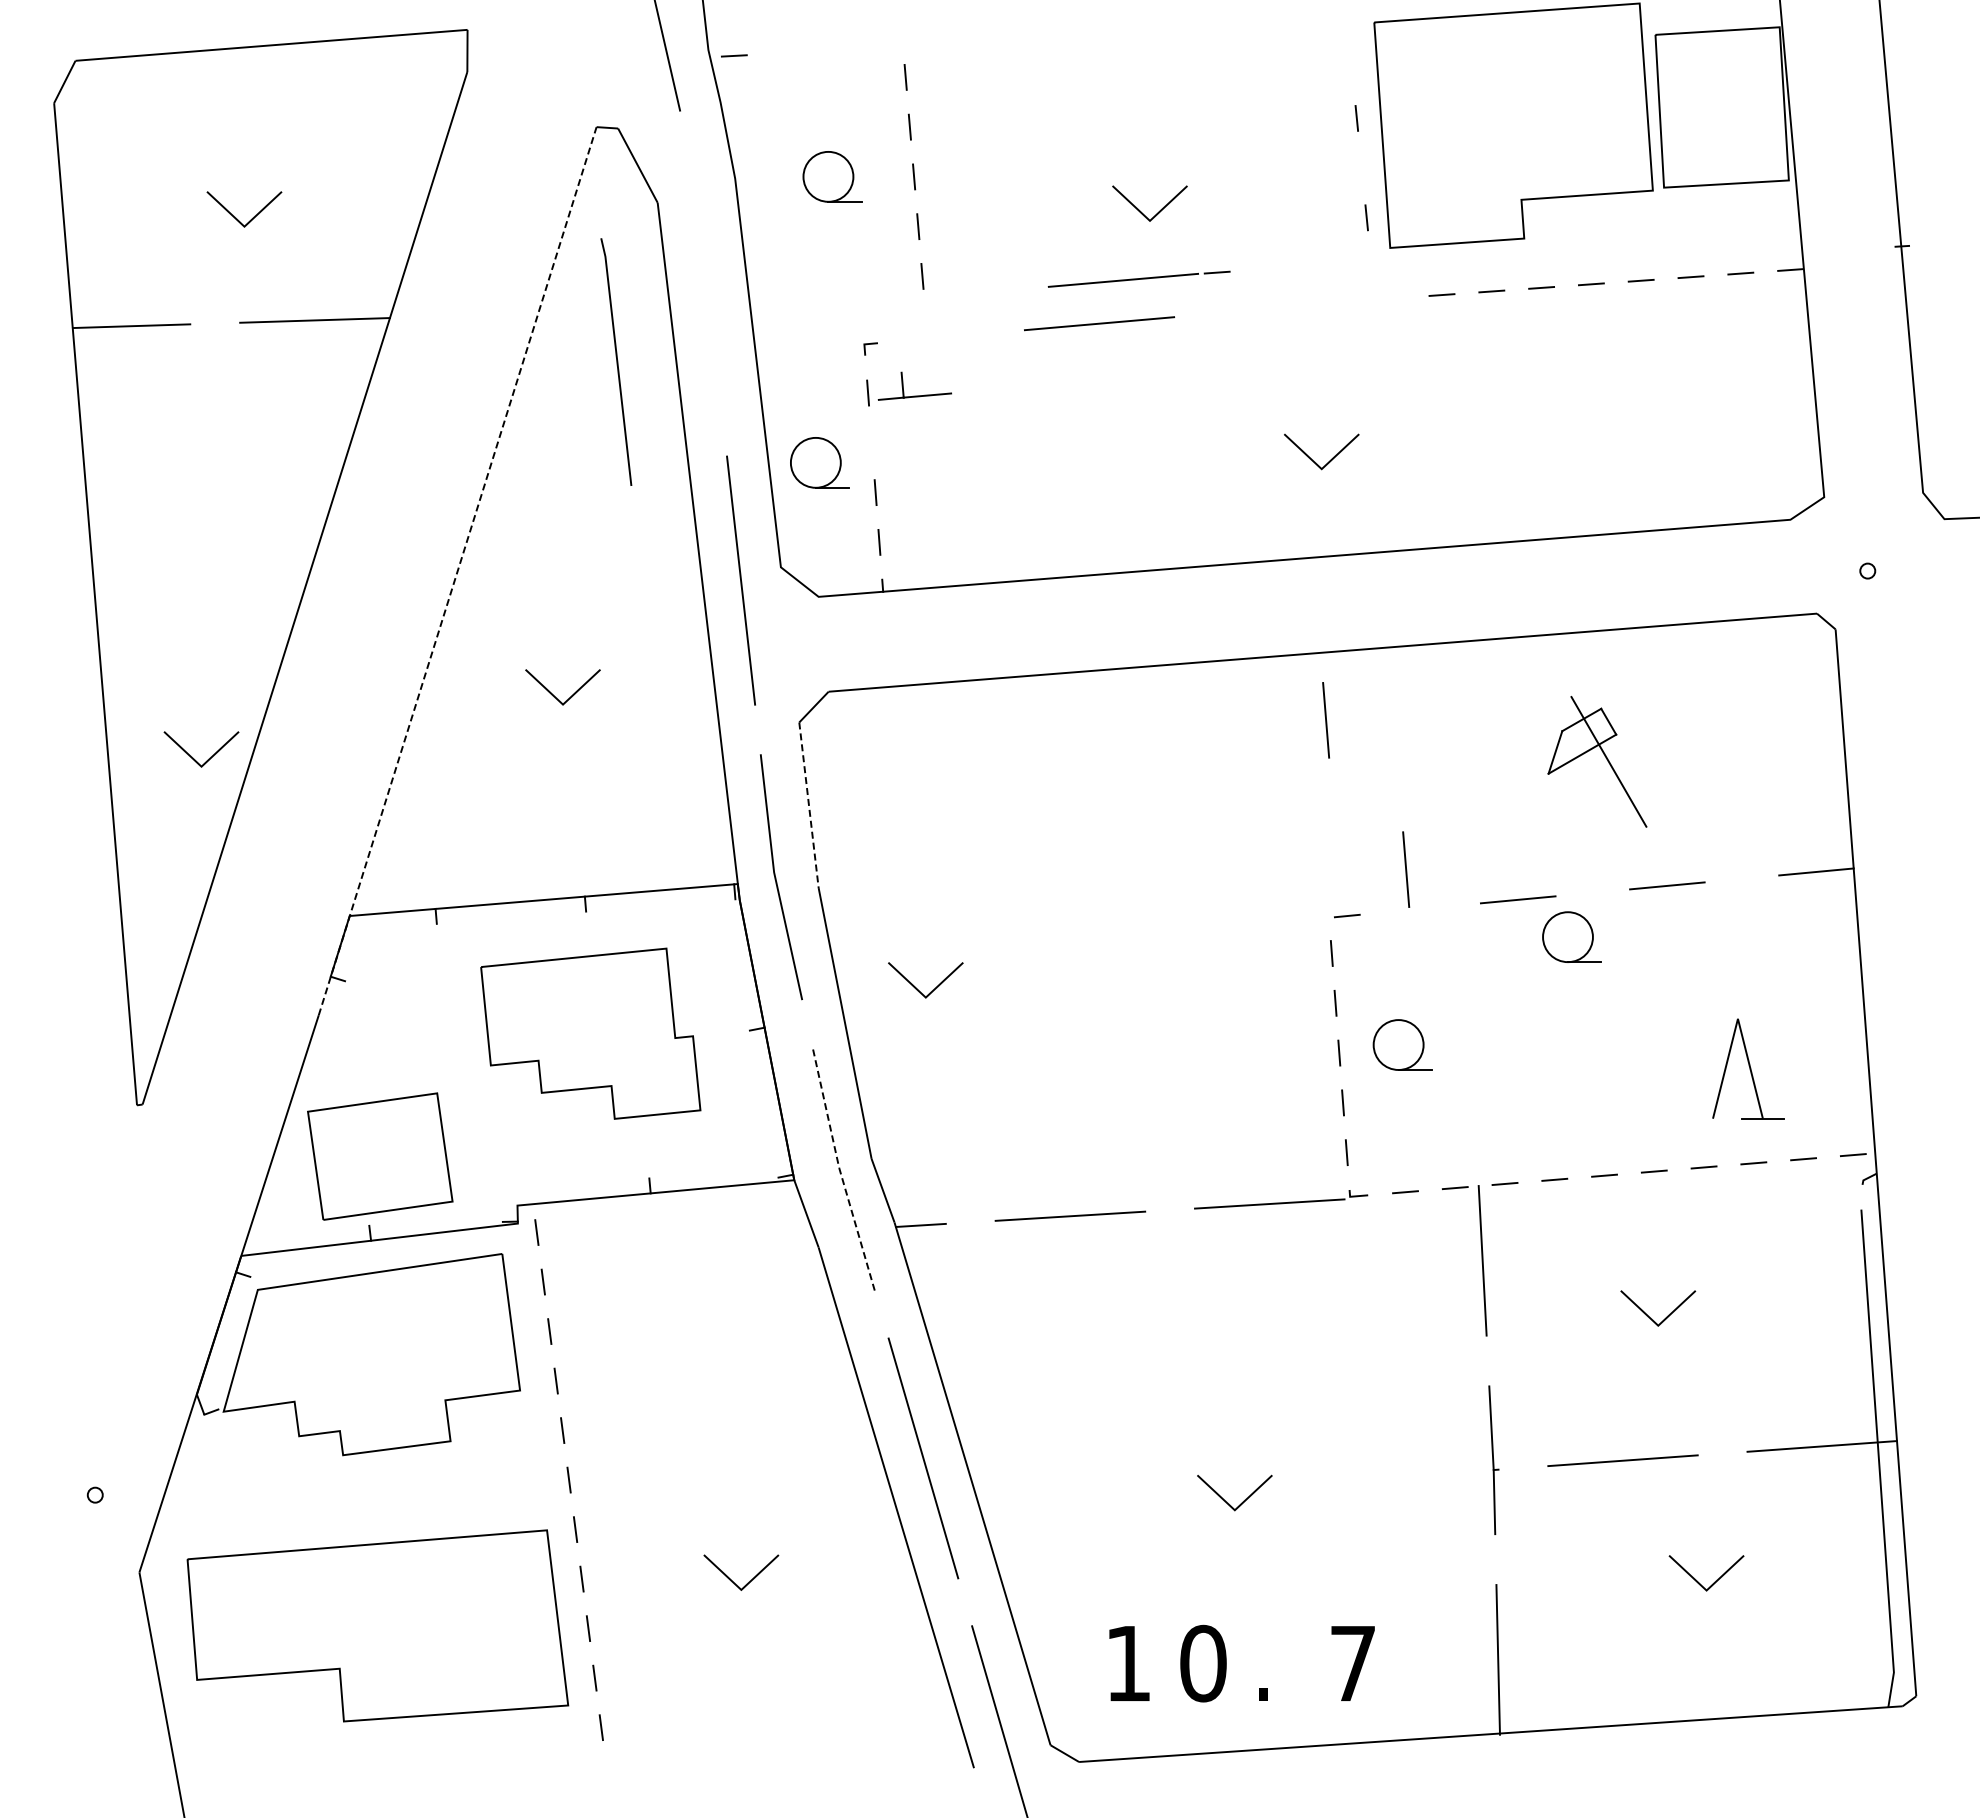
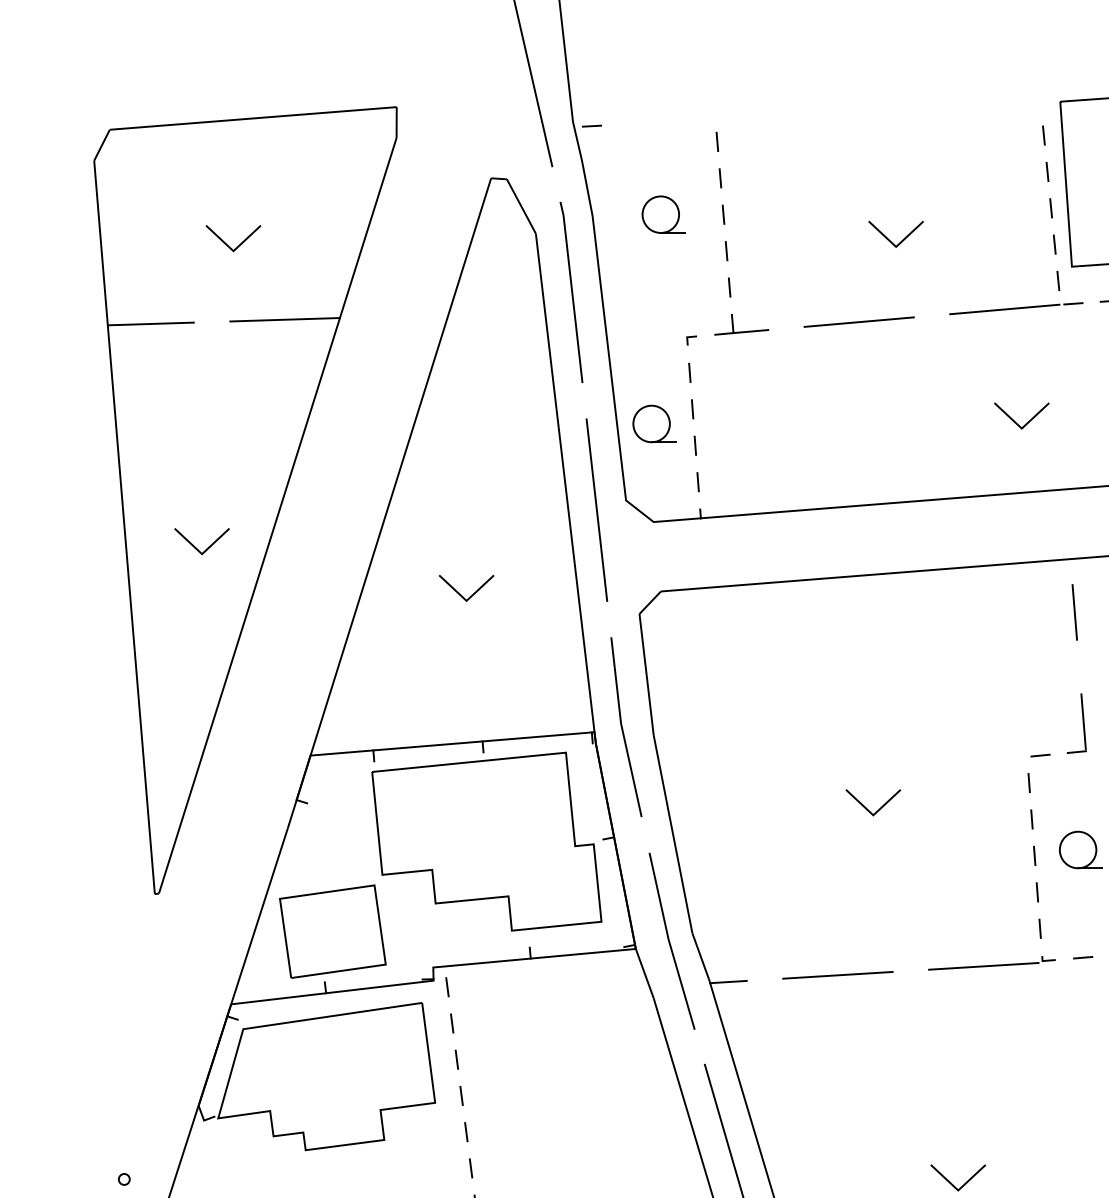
line: (1351, 68) -> (1043, 135), added
line: (1361, 167) -> (1050, 207), added
line: (1371, 267) -> (1058, 281), added
line: (1138, 278) -> (1015, 308), moved
line: (616, 361) -> (571, 292), moved
part: (914, 395) -> (741, 331), moved
line: (871, 442) -> (692, 409), added
line: (457, 570) -> (389, 502), dashed -> solid
line: (1325, 720) -> (1074, 612), moved
line: (193, 757) -> (196, 547), moved
line: (809, 805) -> (646, 674), dashed -> solid
line: (1396, 911) -> (1076, 752), added
line: (917, 988) -> (867, 808), moved
part: (590, 1033) -> (486, 841), size x1.43
line: (839, 1169) -> (668, 941), dashed -> solid

